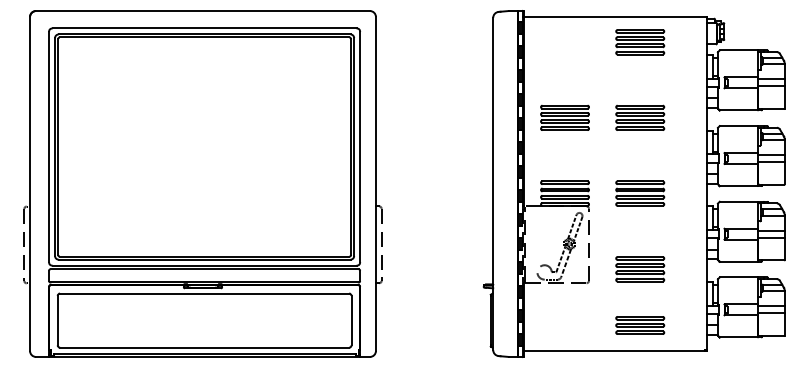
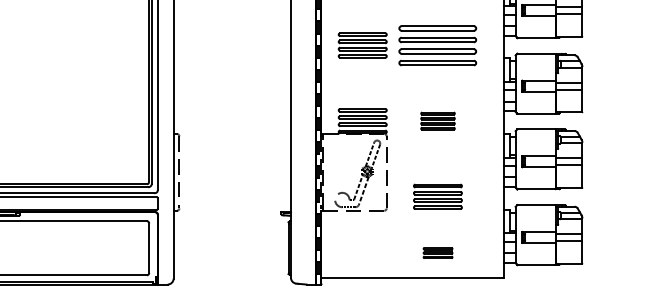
part: (640, 117) -> (438, 45), size x1.6
part: (640, 193) -> (438, 121), size x0.7
part: (640, 325) -> (438, 253), size x0.6

